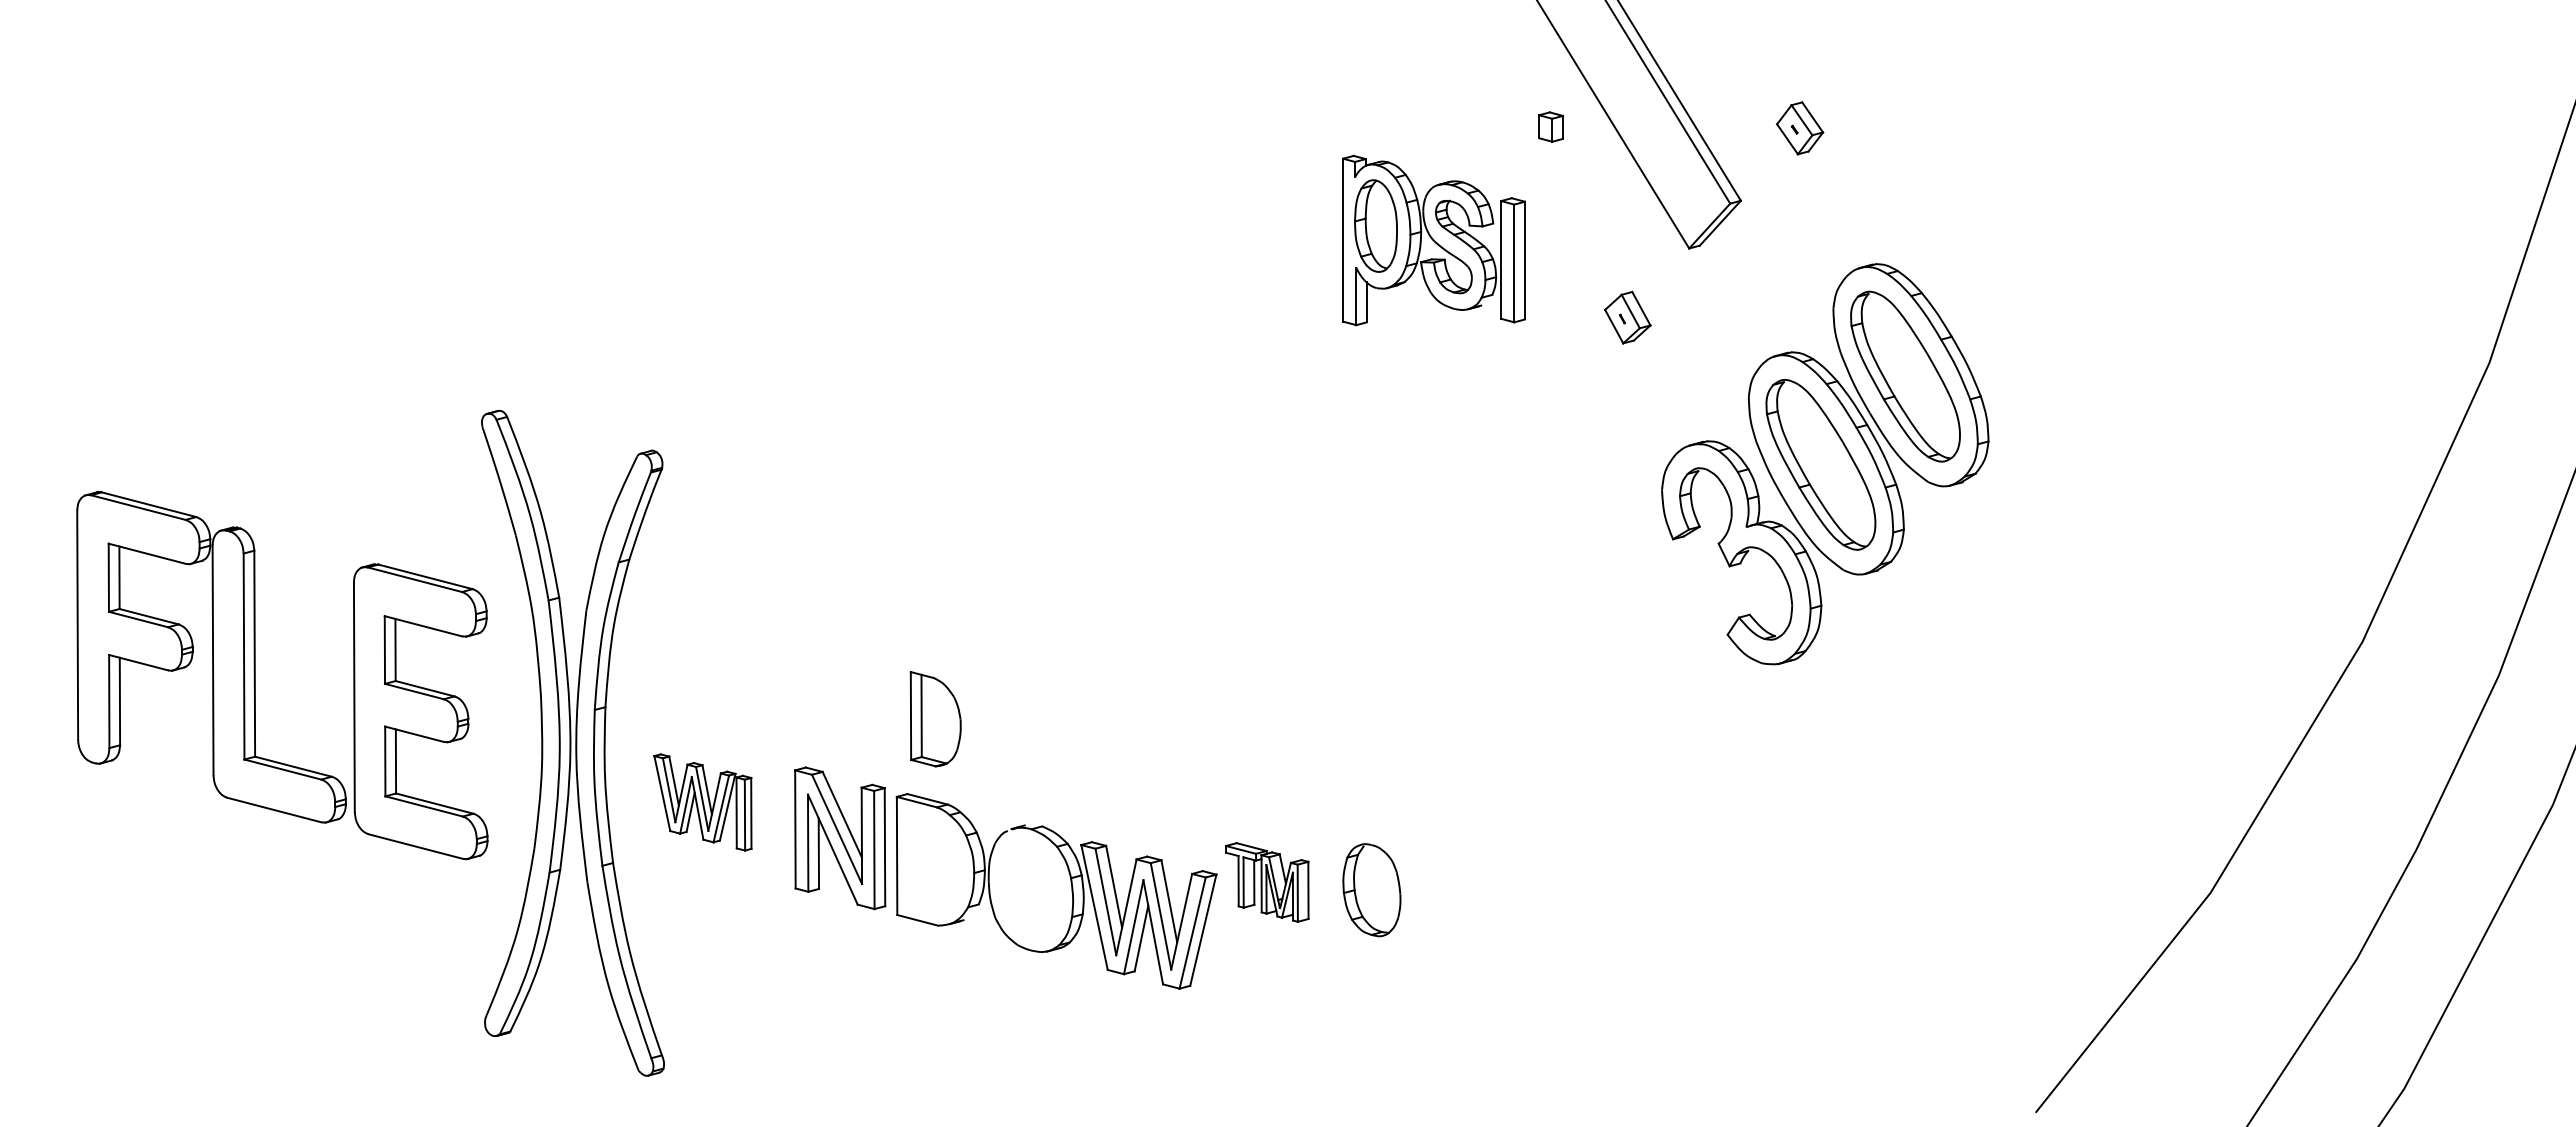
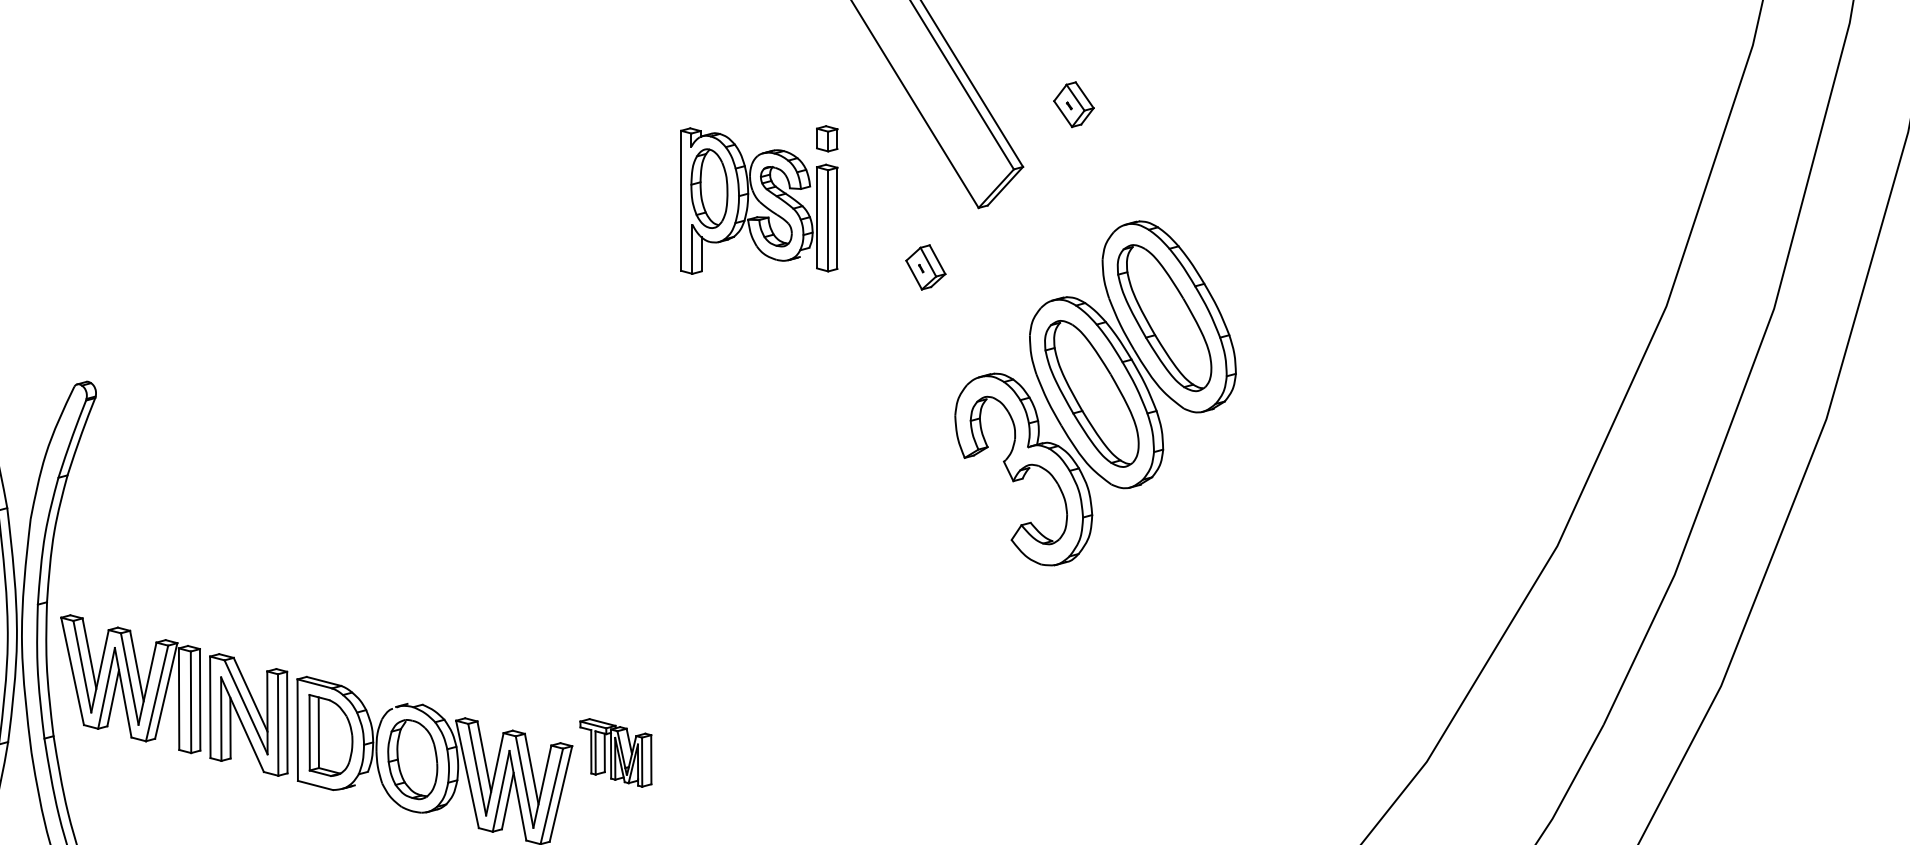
part: (1550, 126) -> (826, 138), moved
part: (935, 719) -> (330, 735), moved
part: (702, 802) -> (130, 684), size x1.67
part: (1371, 890) -> (412, 759), moved

